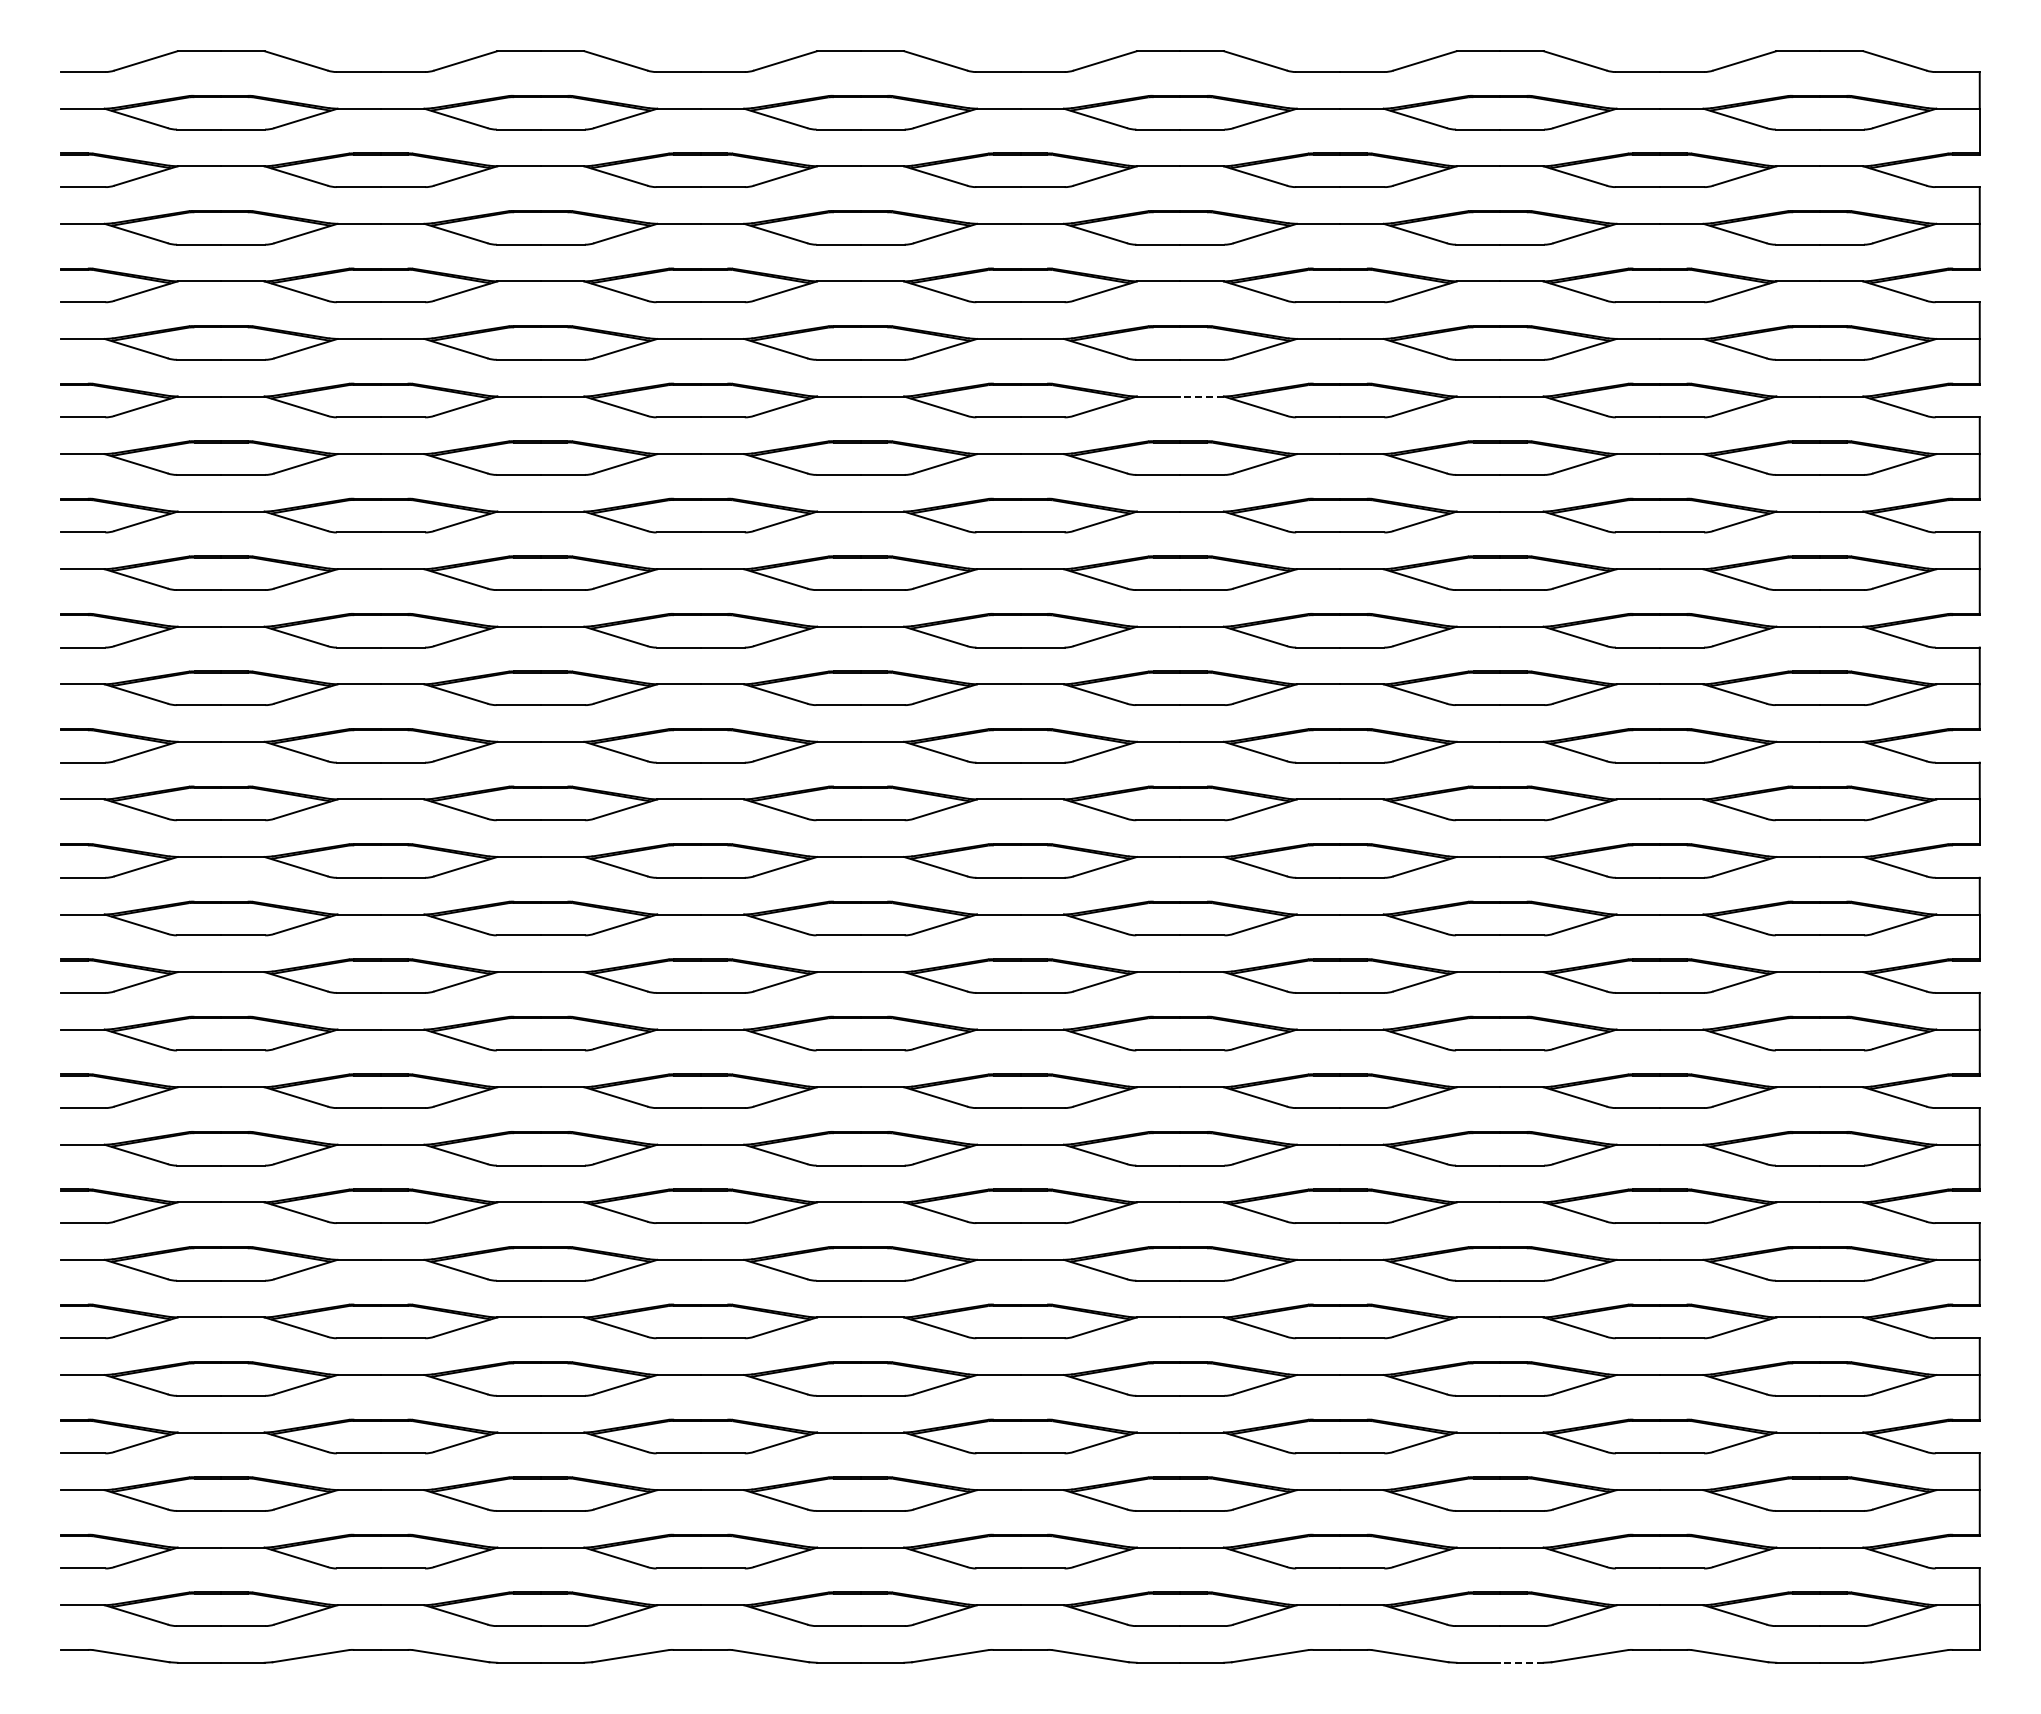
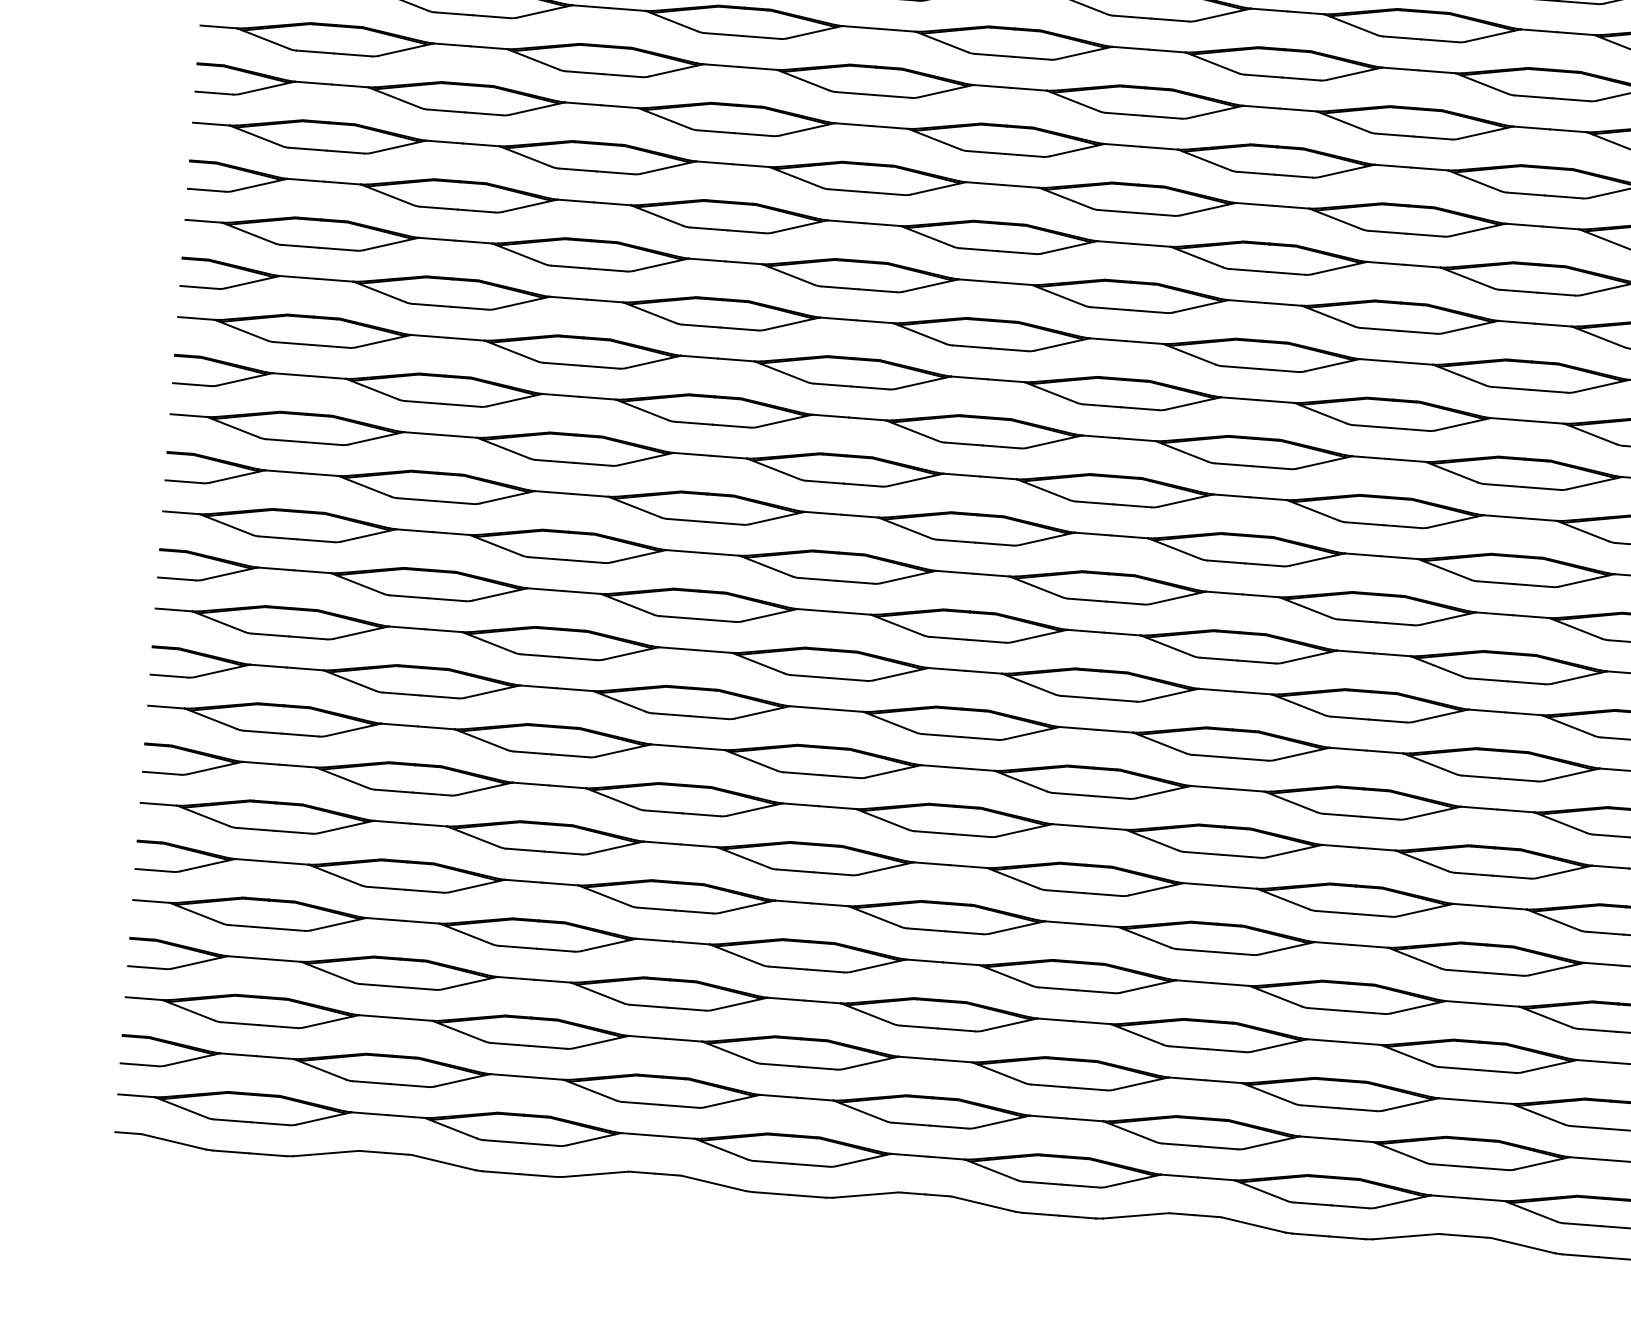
line: (1202, 396) -> (1160, 148), dashed -> solid
line: (1521, 1662) -> (1347, 1237), dashed -> solid

